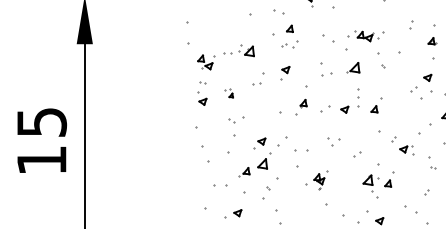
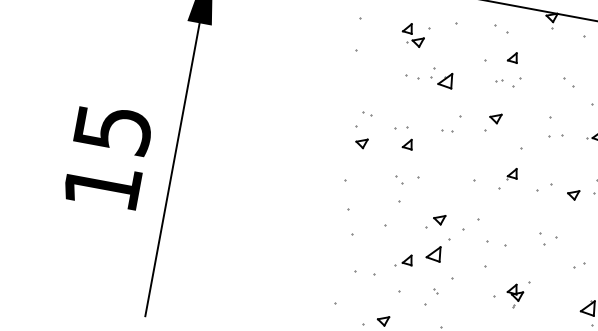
part: (328, 38) -> (568, 82), size x0.62
part: (206, 62) -> (415, 35), moved
part: (228, 93) -> (402, 137), size x1.67

